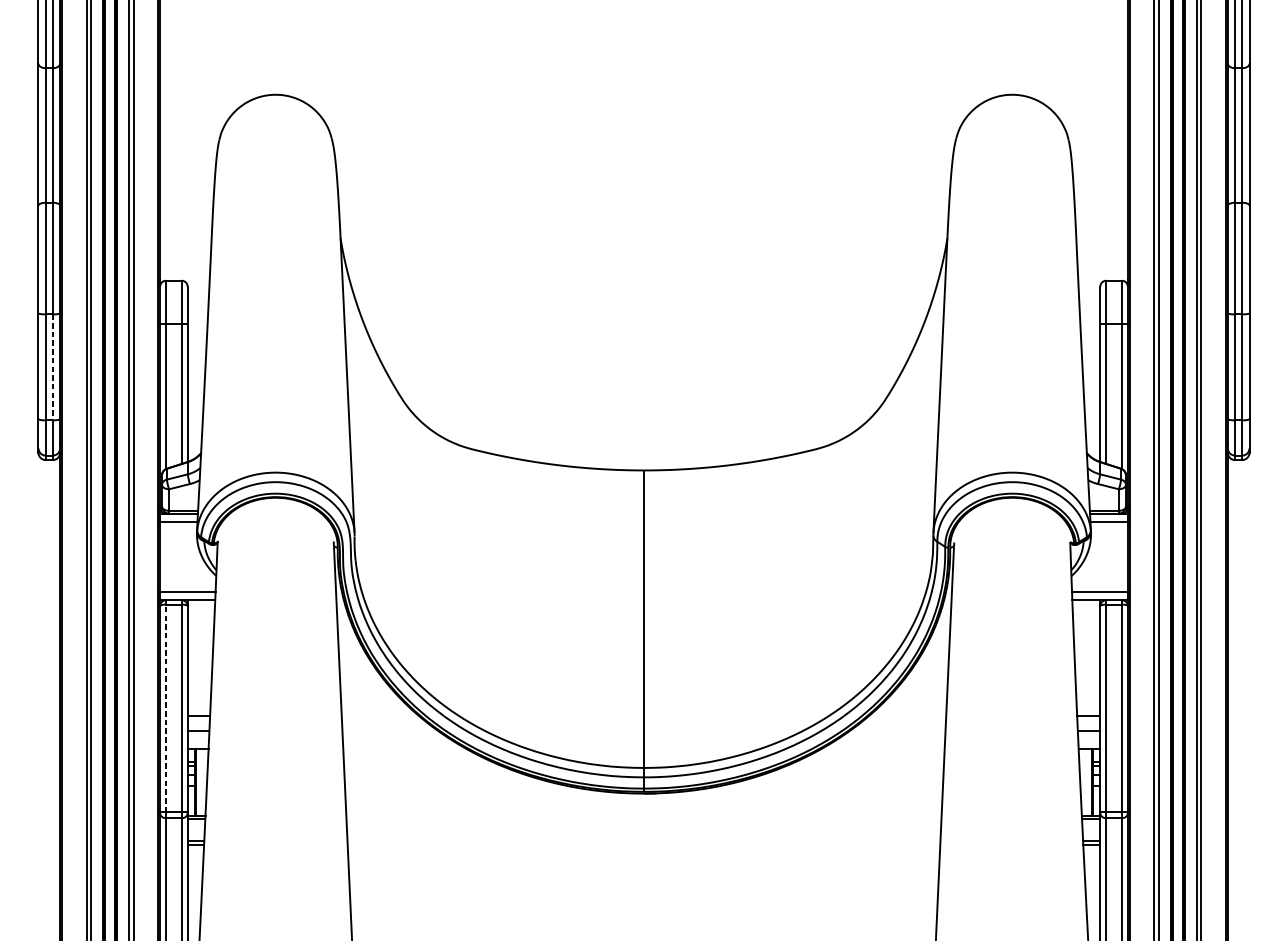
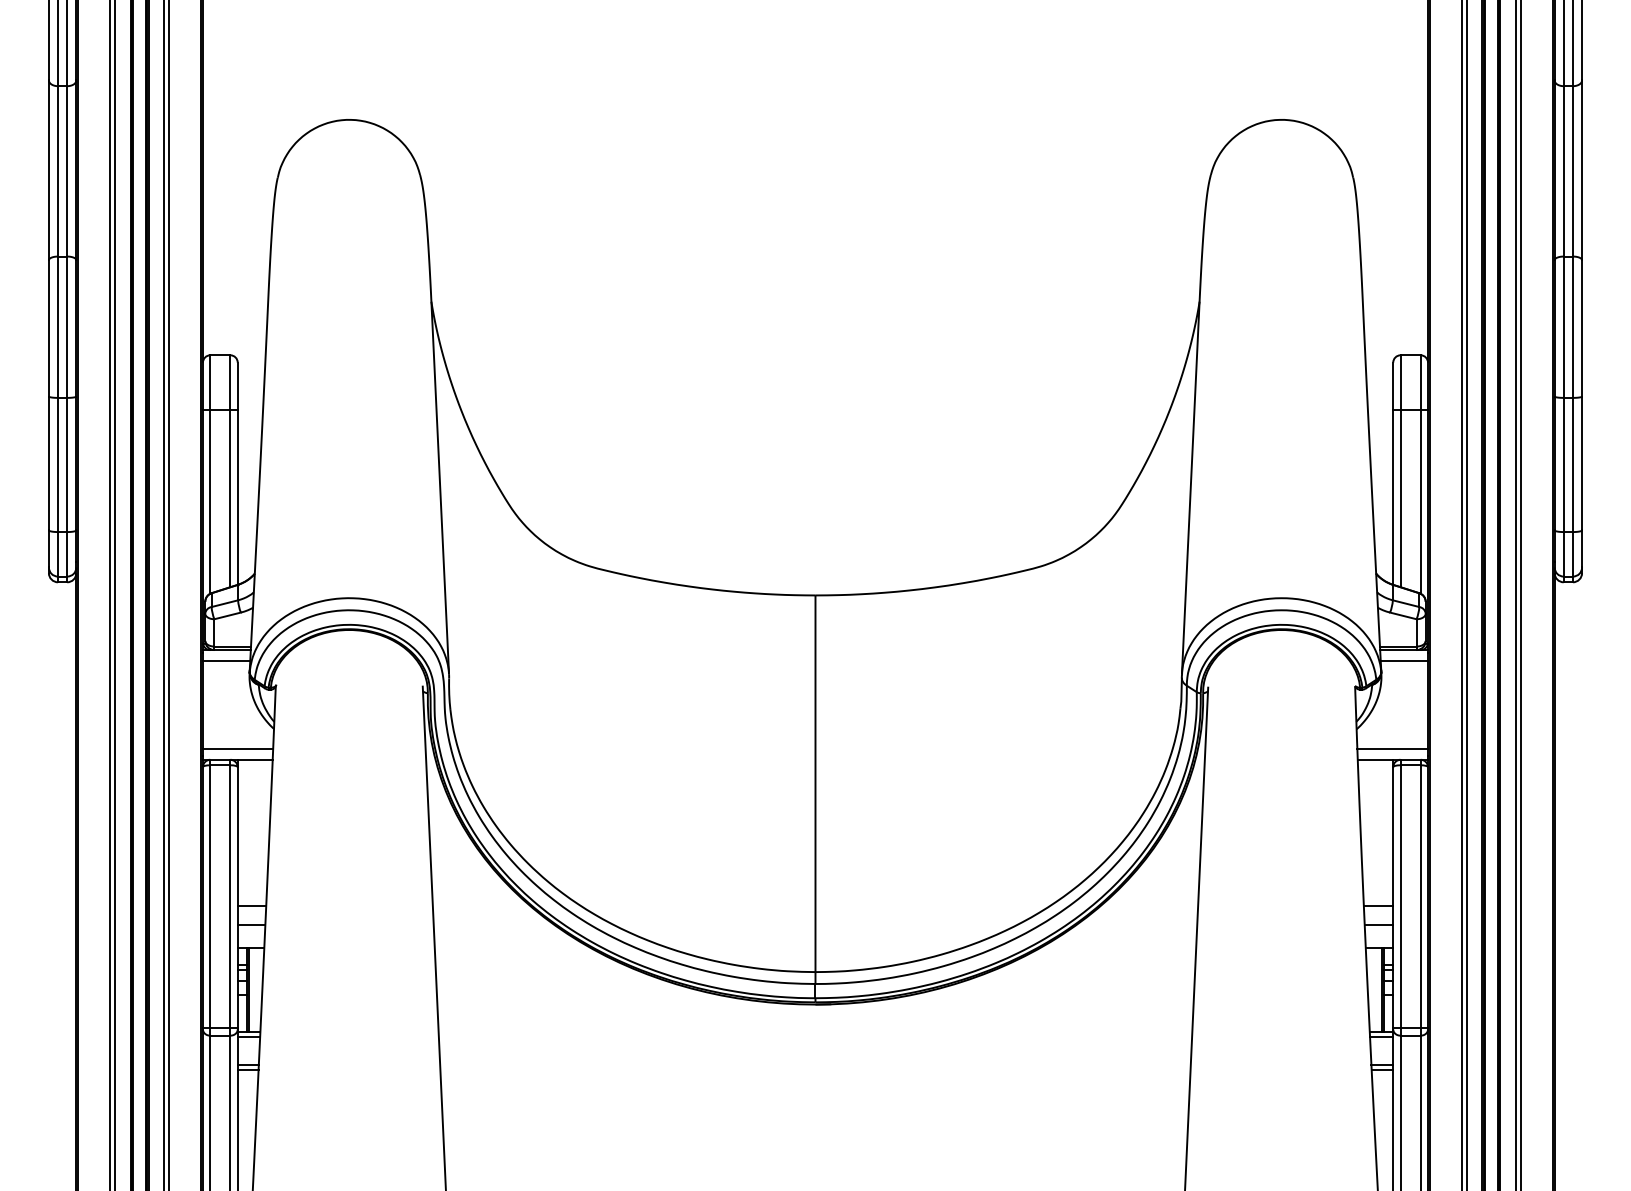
line: (53, 367) -> (67, 465), dashed -> solid
line: (166, 708) -> (210, 896), dashed -> solid

